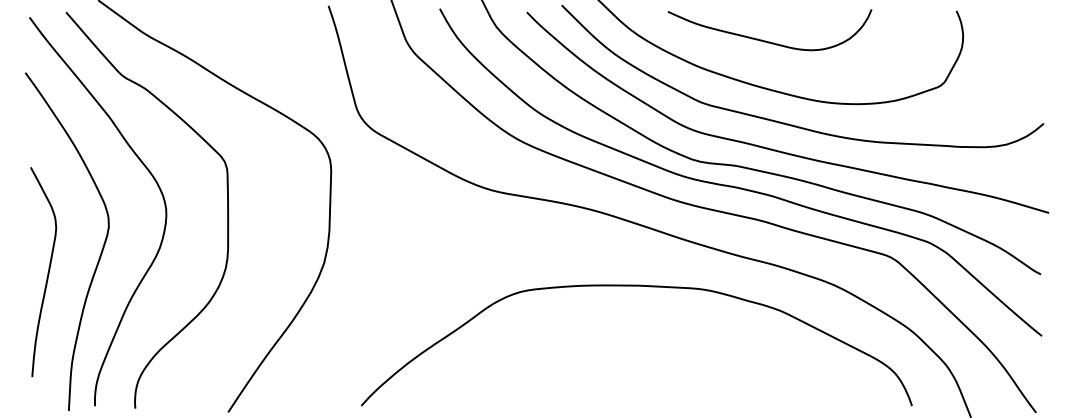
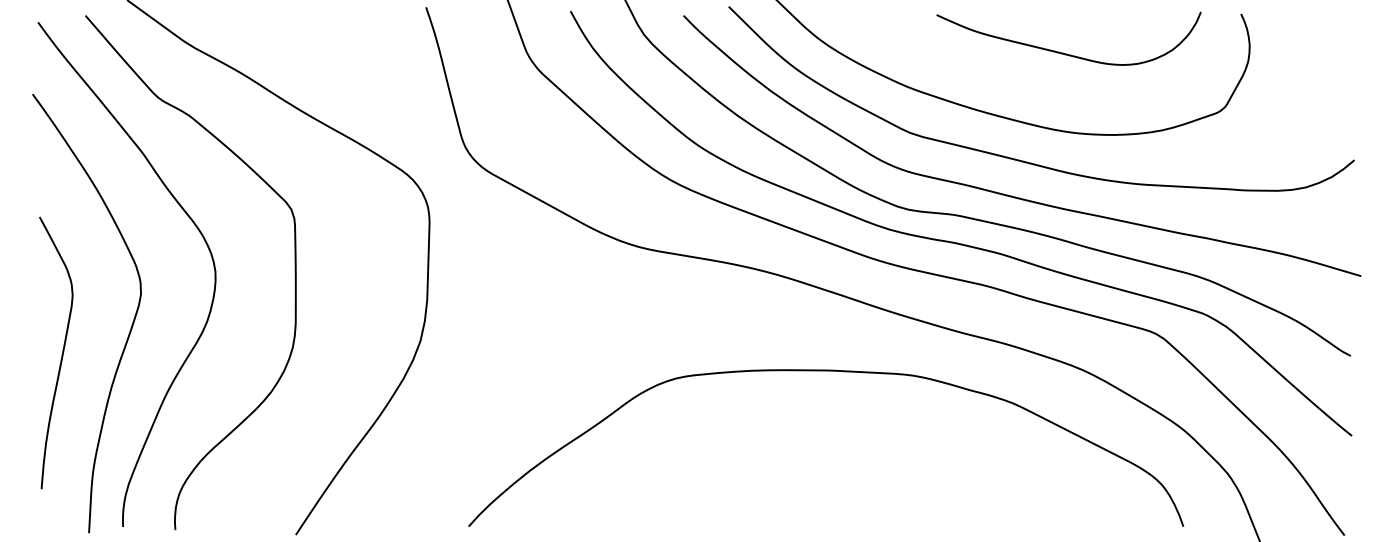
curve: (765, 40) -> (1063, 52), moved

